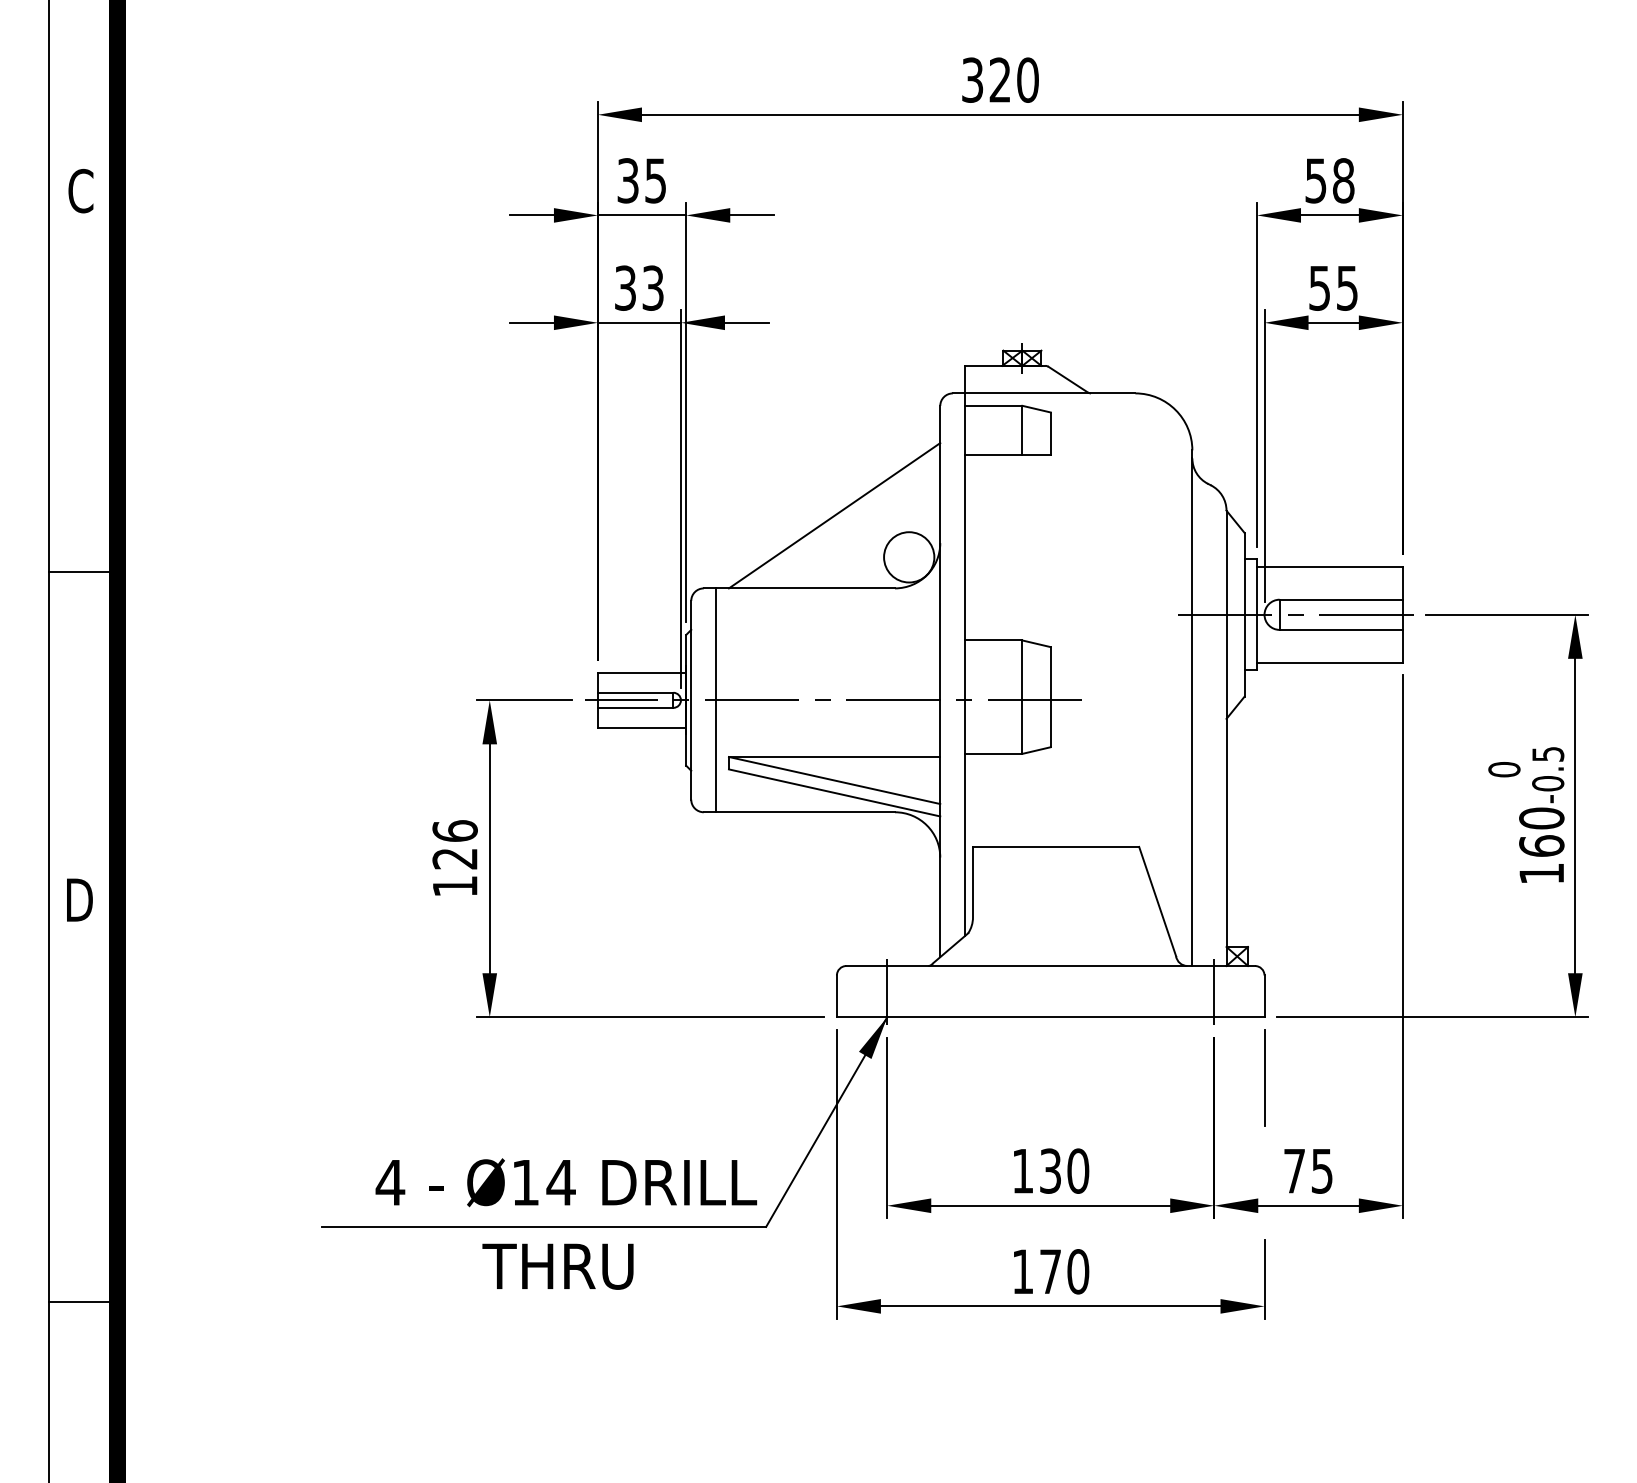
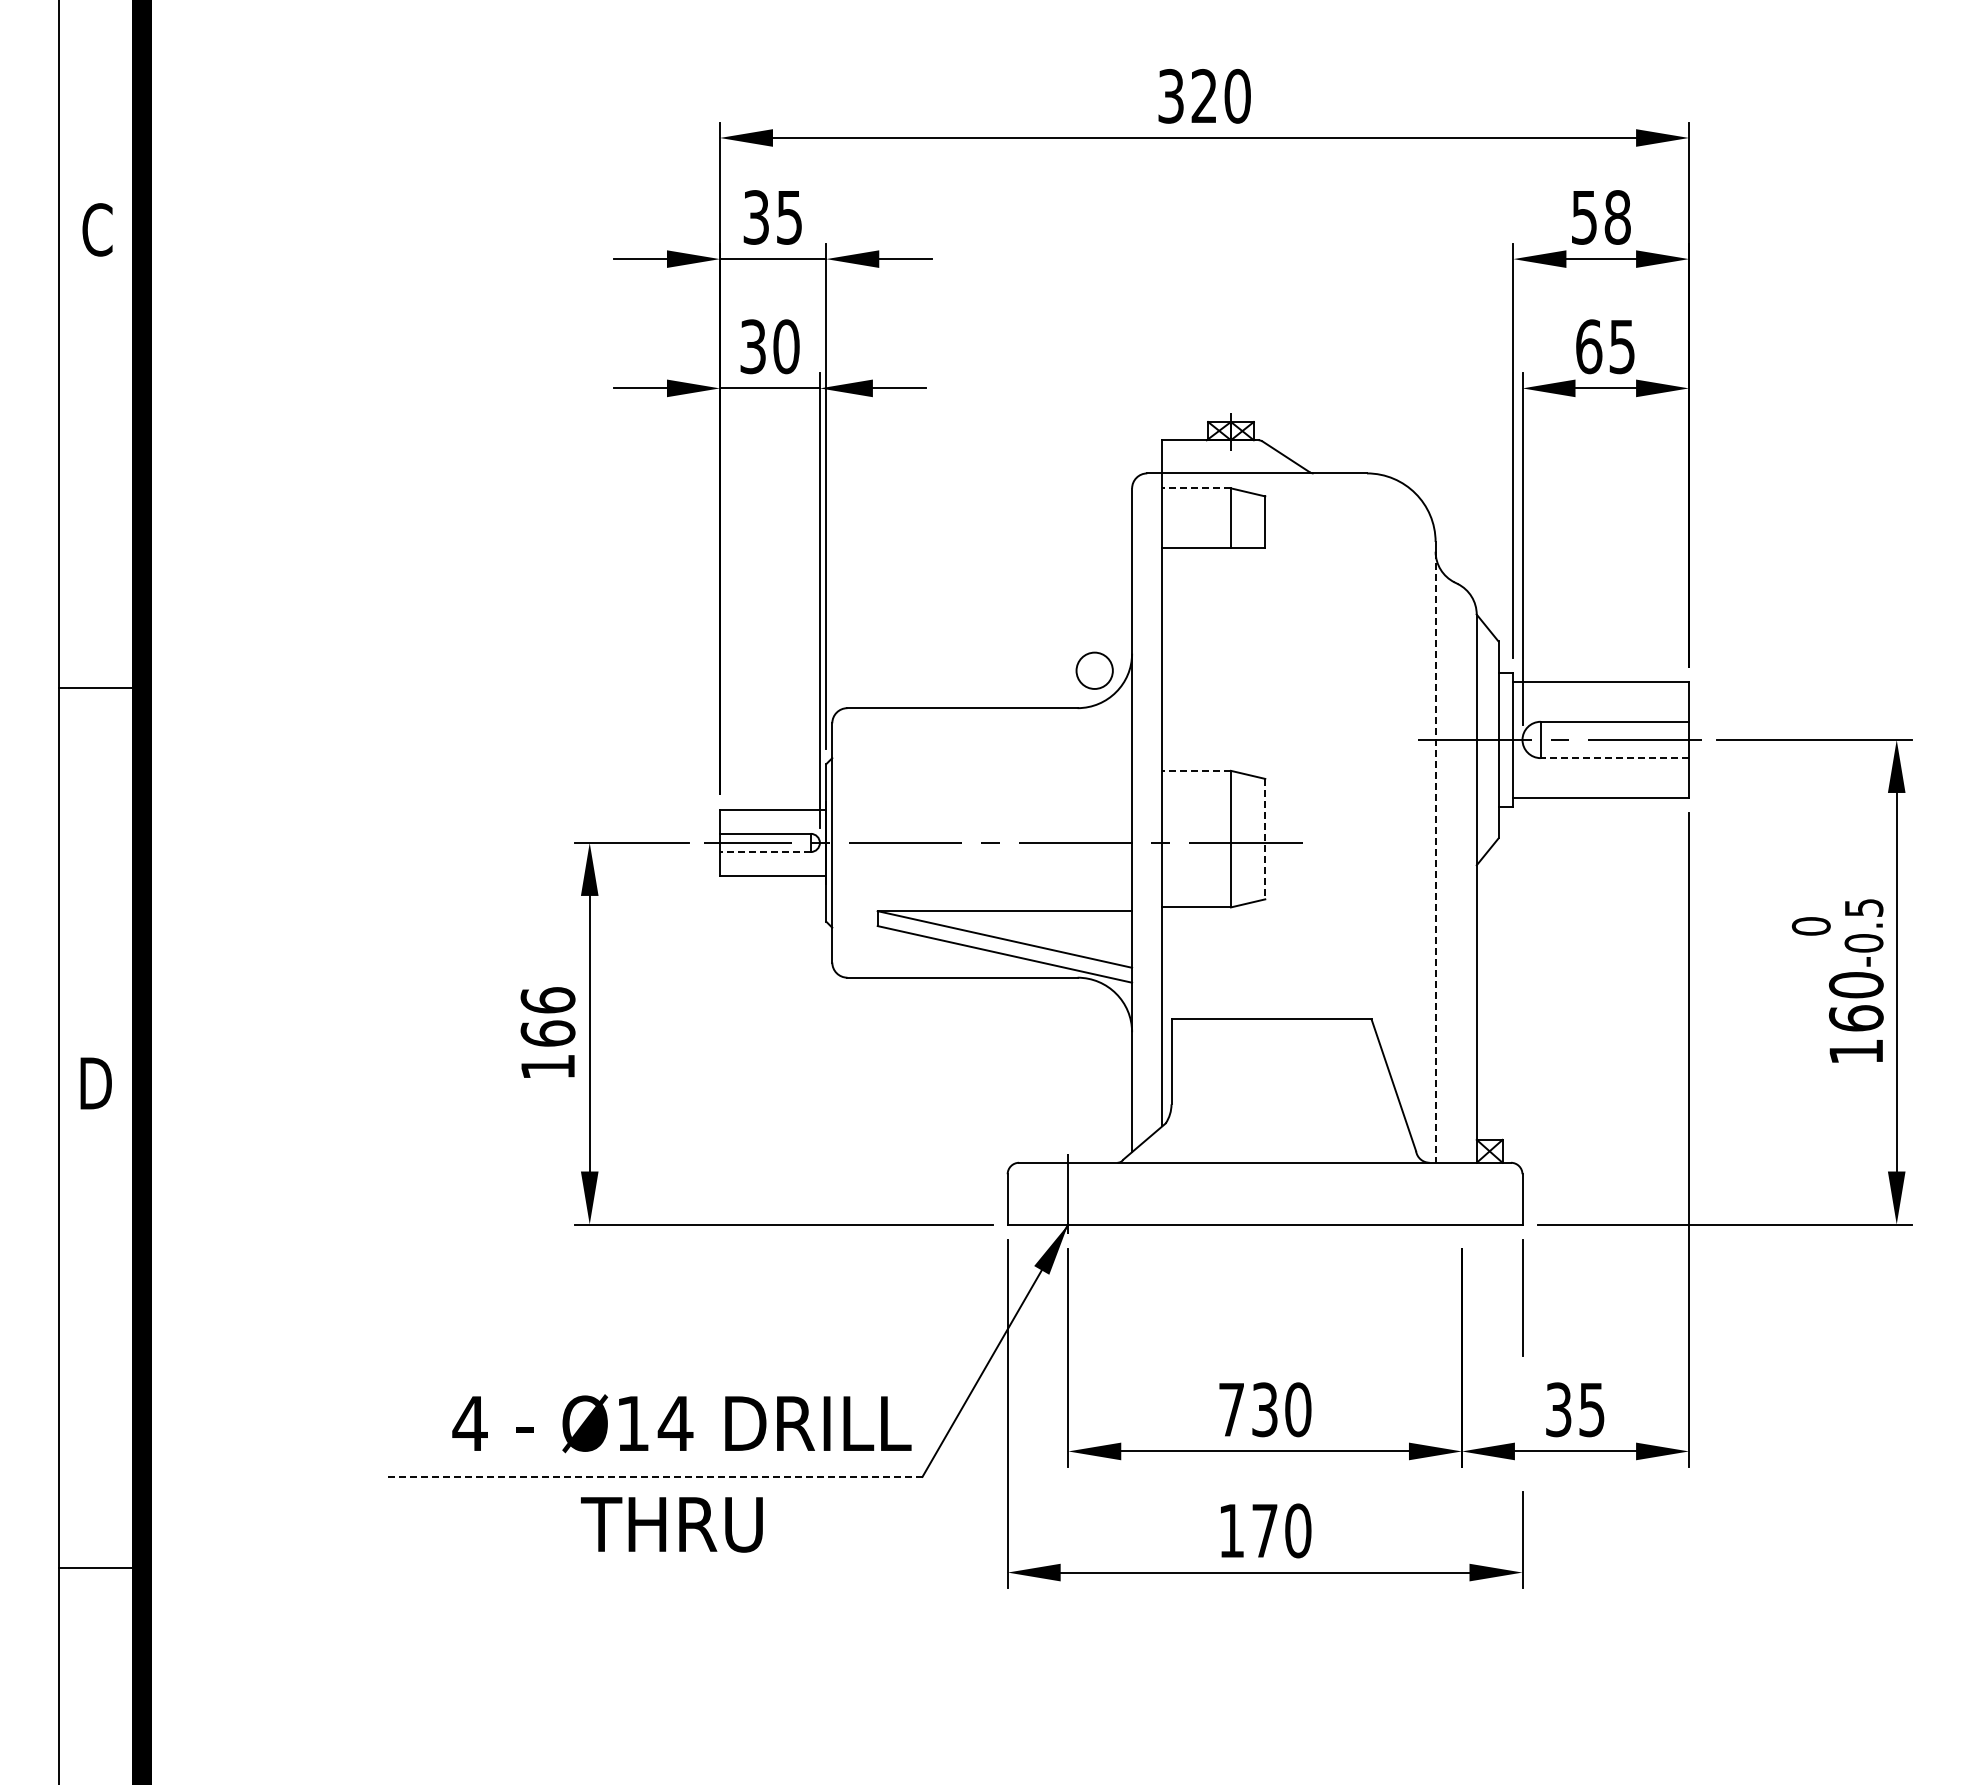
text: (653, 287) -> (786, 346), 33 -> 30
text: (1320, 287) -> (1589, 346), 55 -> 65
line: (993, 405) -> (1196, 488), solid -> dashed
line: (834, 515) -> (1004, 620), removed
circle: (909, 557) -> (1094, 670), size x0.6
line: (1340, 630) -> (1614, 758), solid -> dashed
line: (993, 640) -> (1196, 770), solid -> dashed
line: (1051, 697) -> (1265, 839), solid -> dashed
line: (716, 699) -> (862, 842), removed
line: (634, 708) -> (764, 852), solid -> dashed
line: (1192, 712) -> (1435, 857), solid -> dashed
text: (454, 858) -> (547, 1033), 126 -> 166
line: (1213, 992) -> (1461, 1194), removed
text: (1022, 1170) -> (1231, 1409), 130 -> 730
text: (1294, 1170) -> (1558, 1409), 75 -> 35
line: (543, 1226) -> (654, 1476), solid -> dashed

